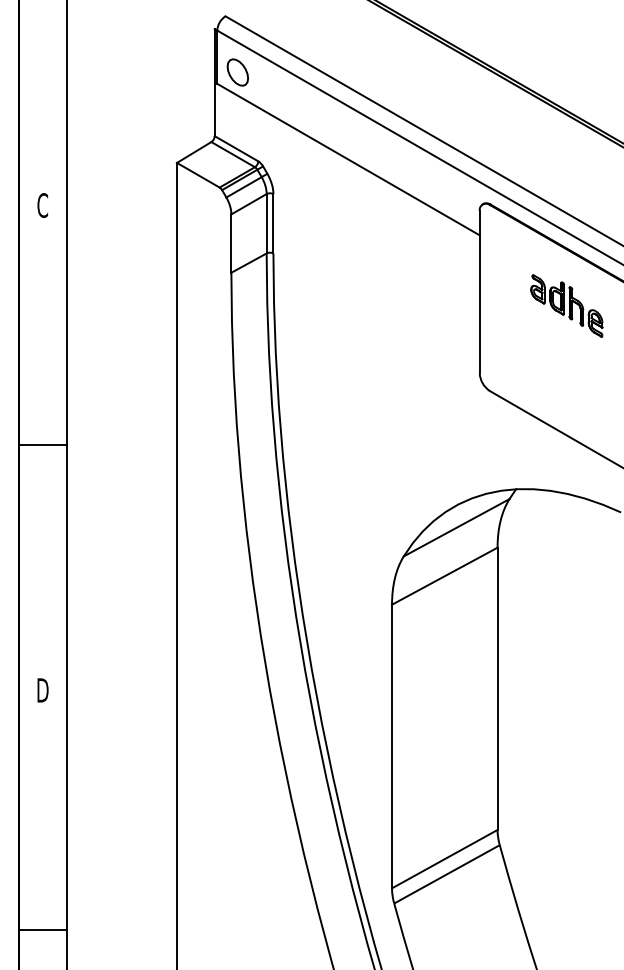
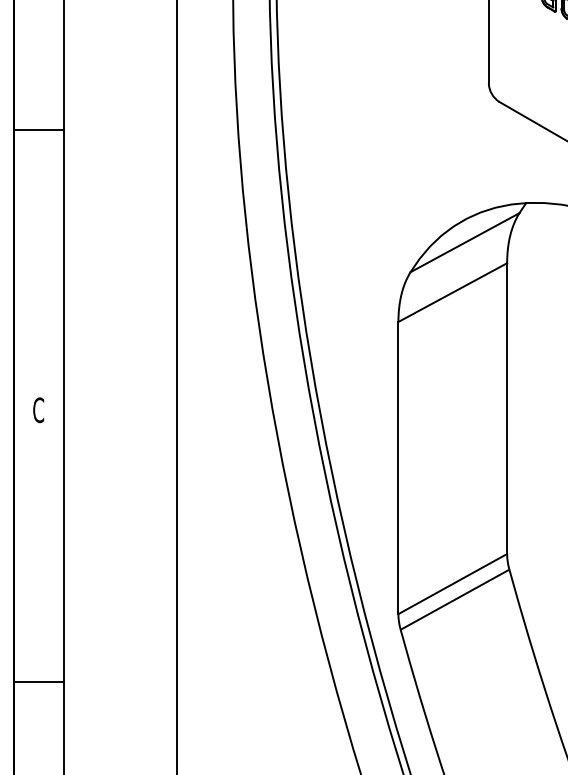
line: (42, 445) -> (38, 130), moved
text: (42, 690) -> (38, 410), D -> C
line: (42, 930) -> (38, 682), moved

